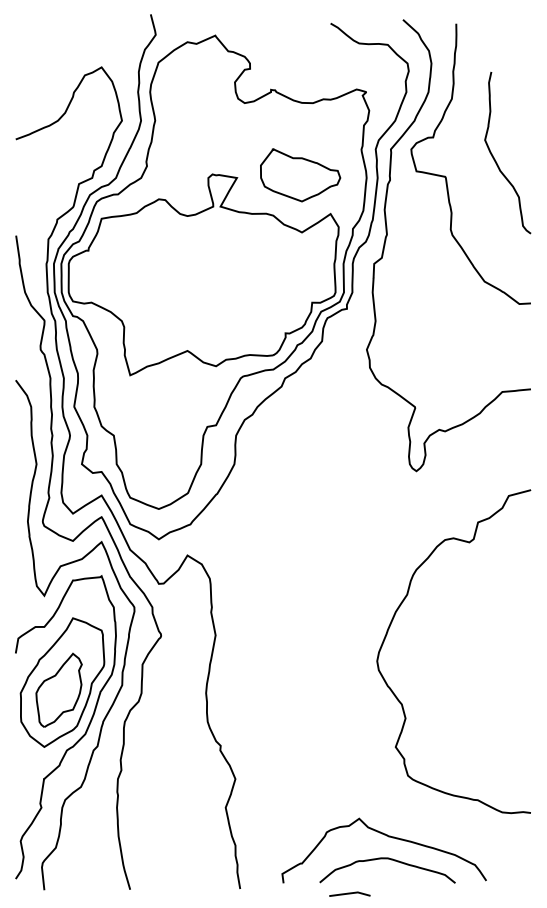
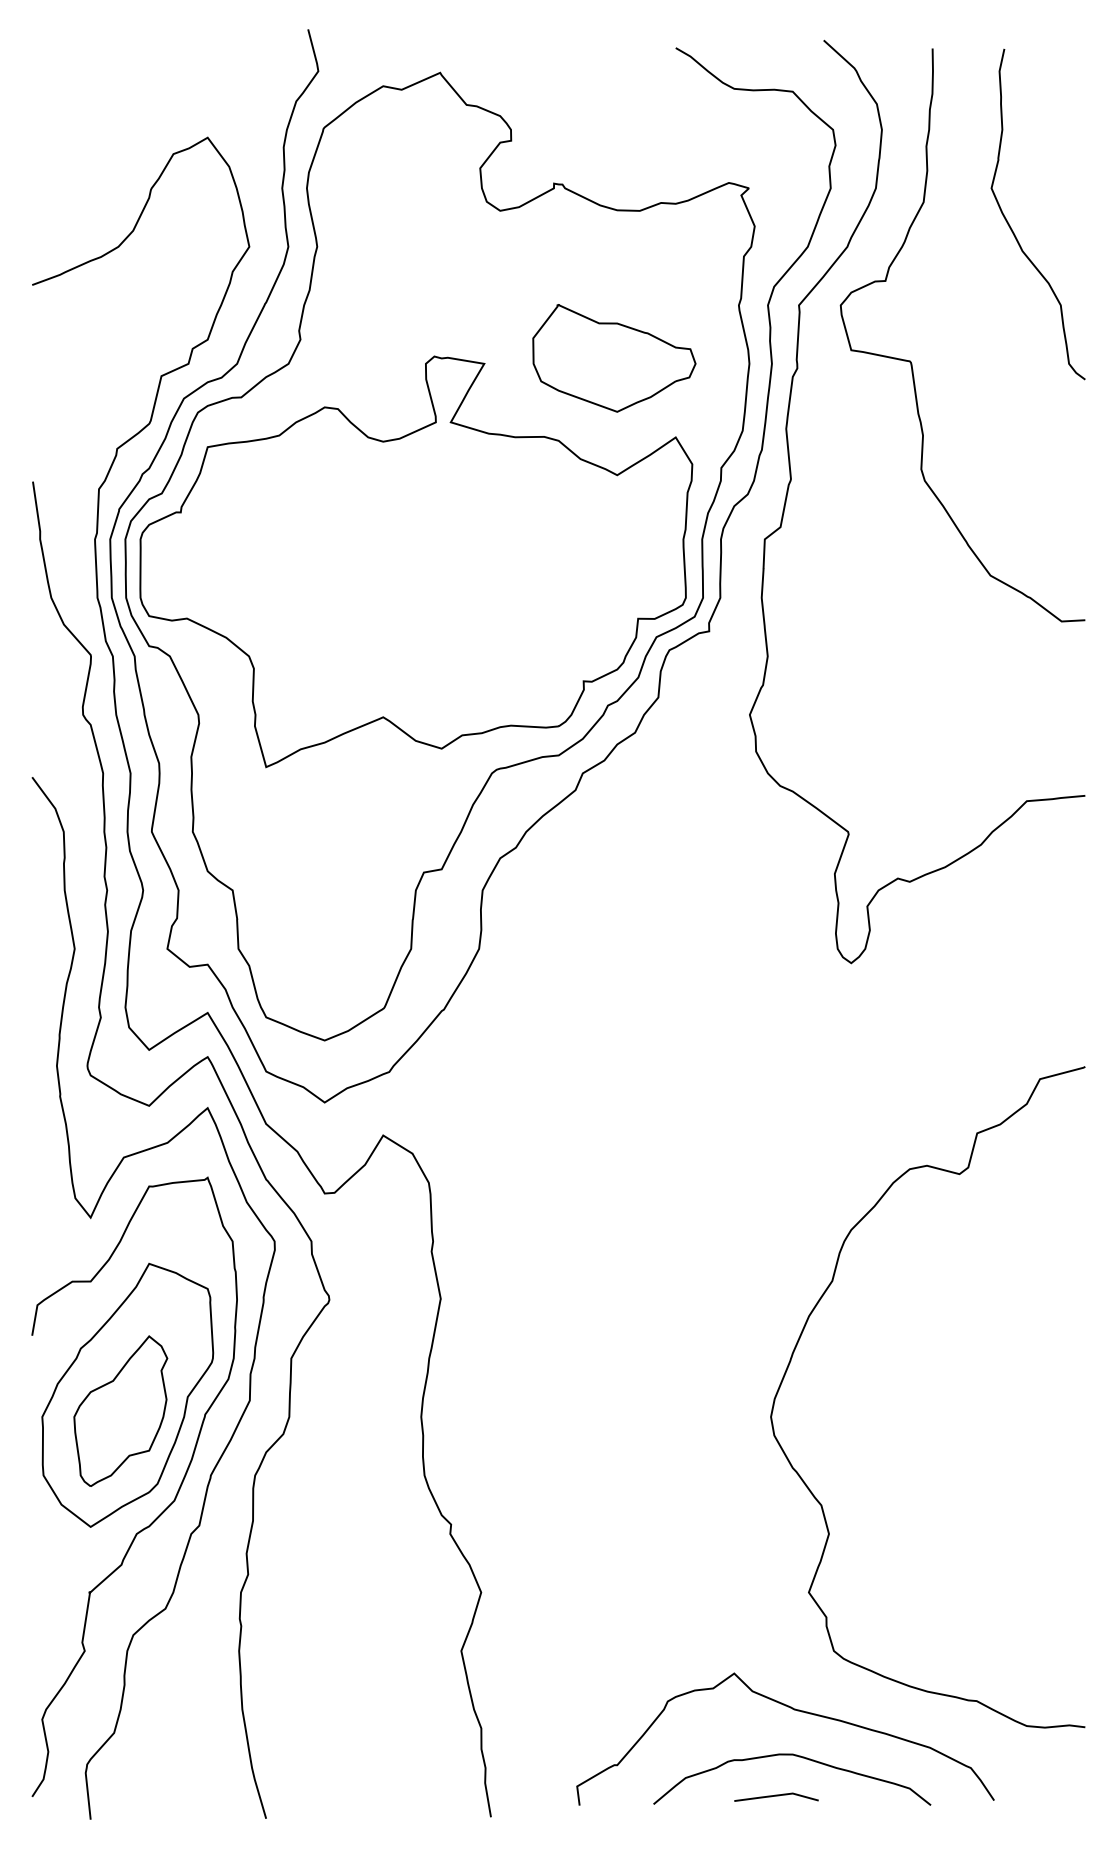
curve: (495, 159) -> (1012, 227), moved
curve: (393, 620) -> (804, 1333), moved
line: (349, 893) -> (775, 1795), moved

